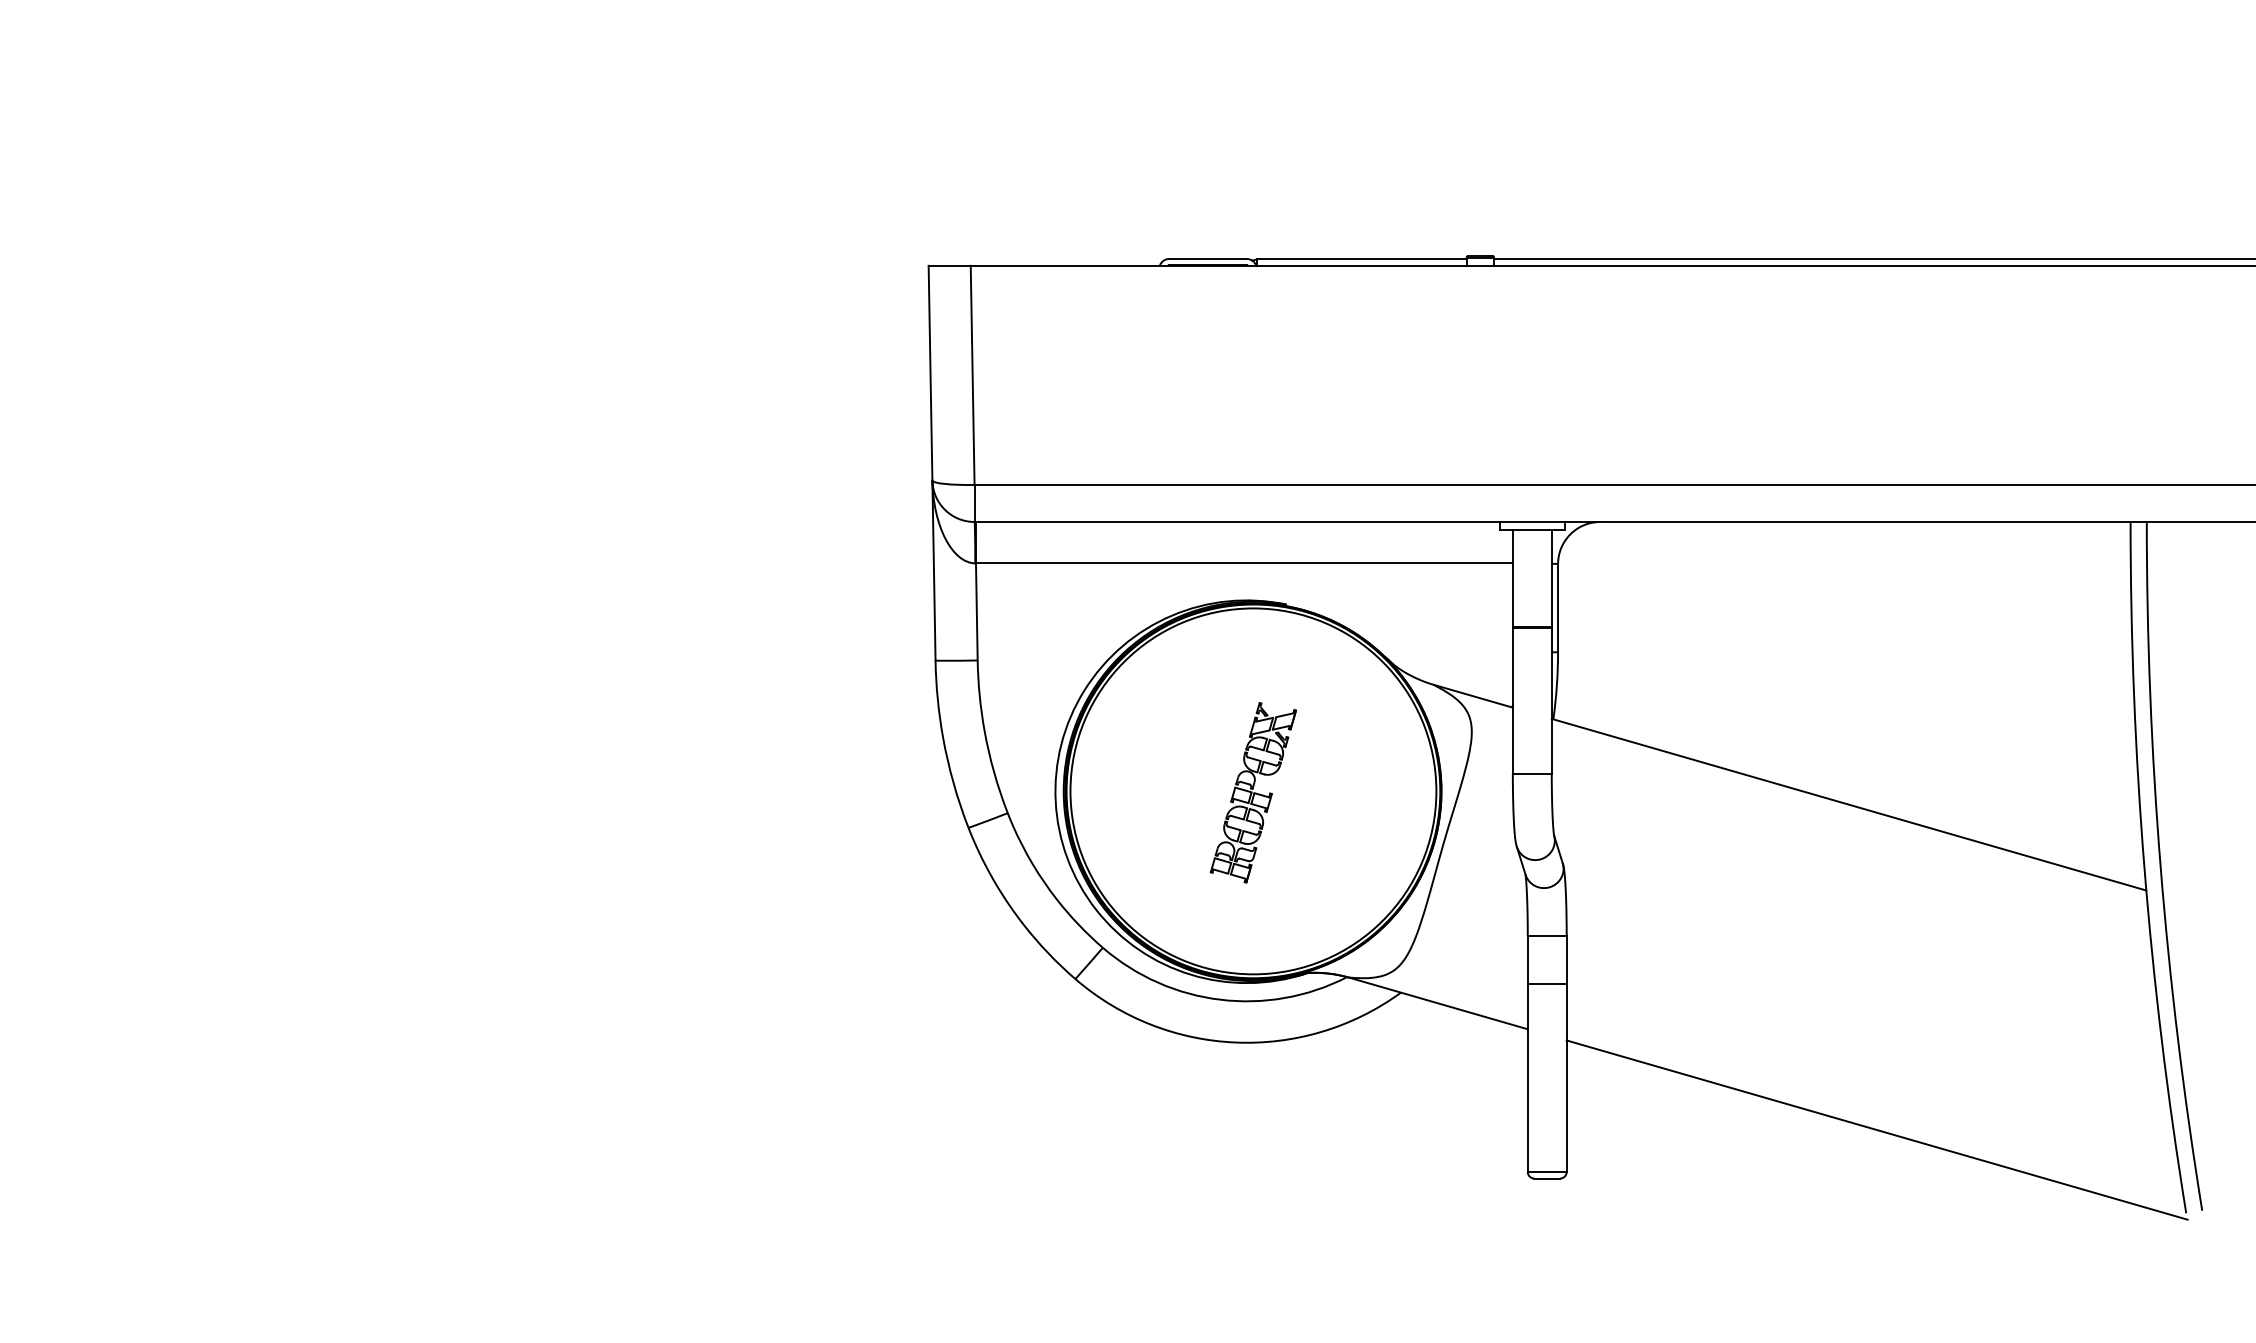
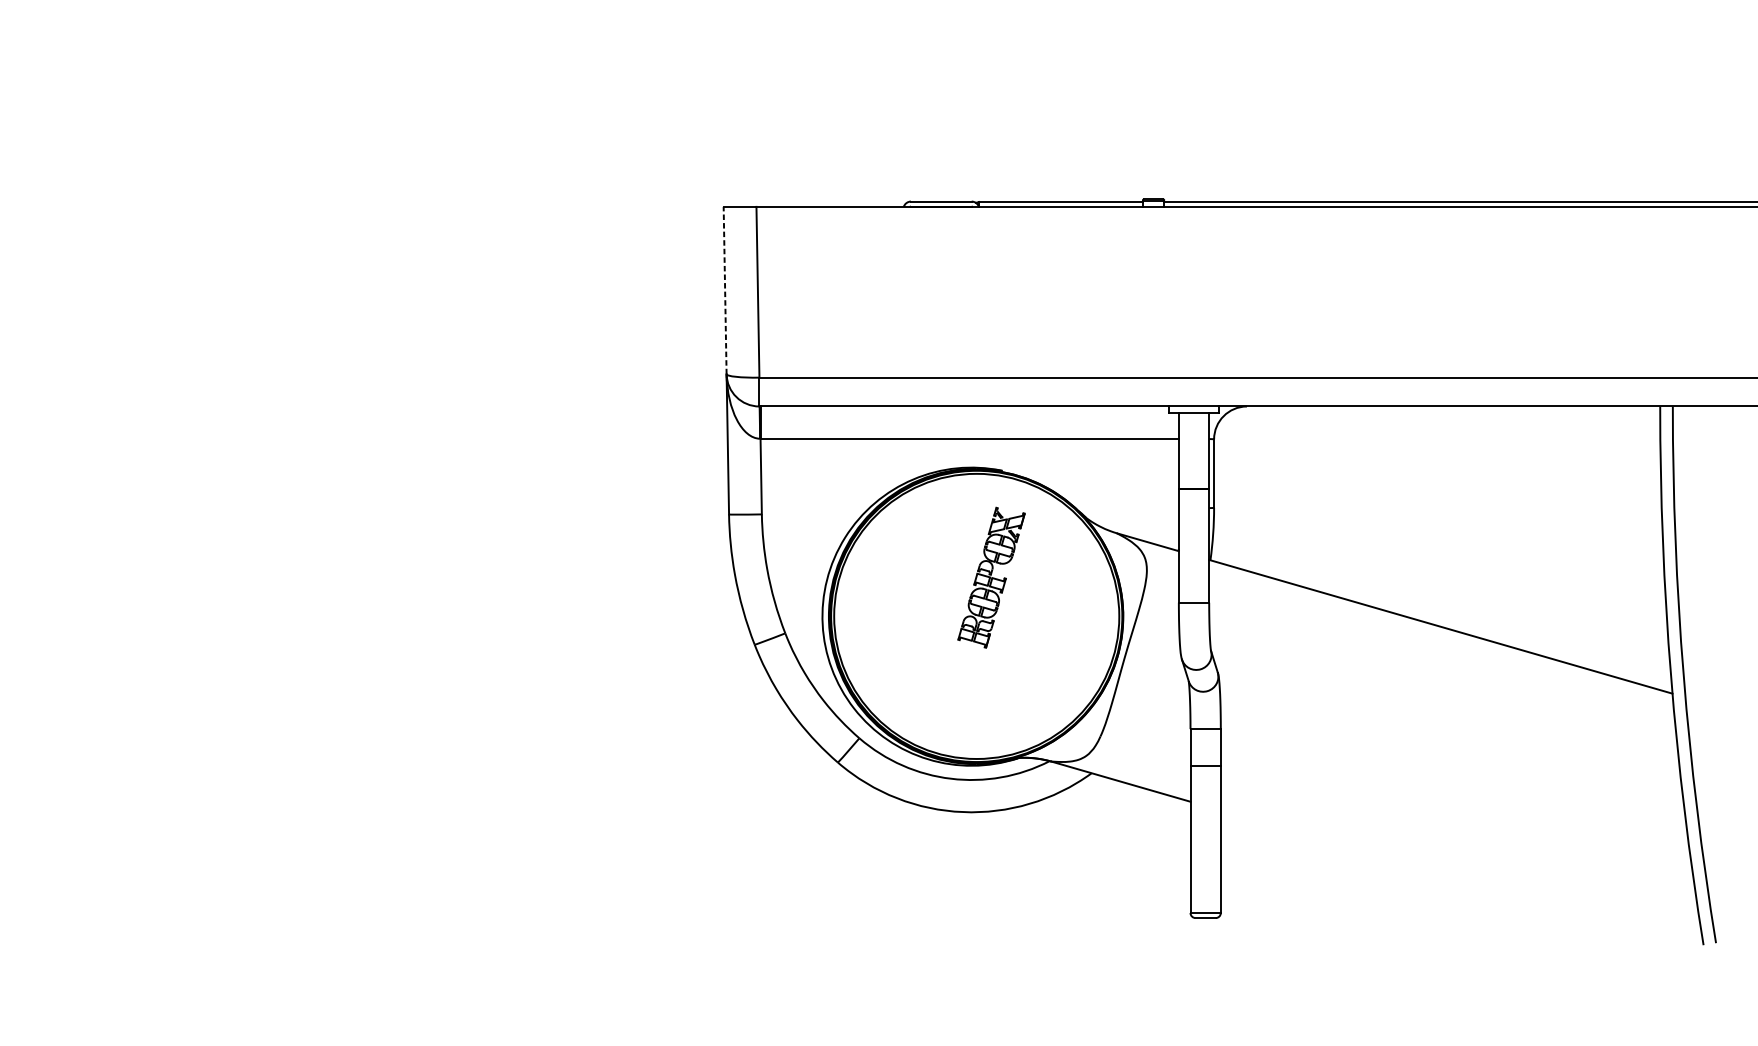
line: (930, 372) -> (725, 290), solid -> dashed
part: (1252, 792) -> (990, 577), moved
line: (1876, 1129) -> (1462, 879), removed

